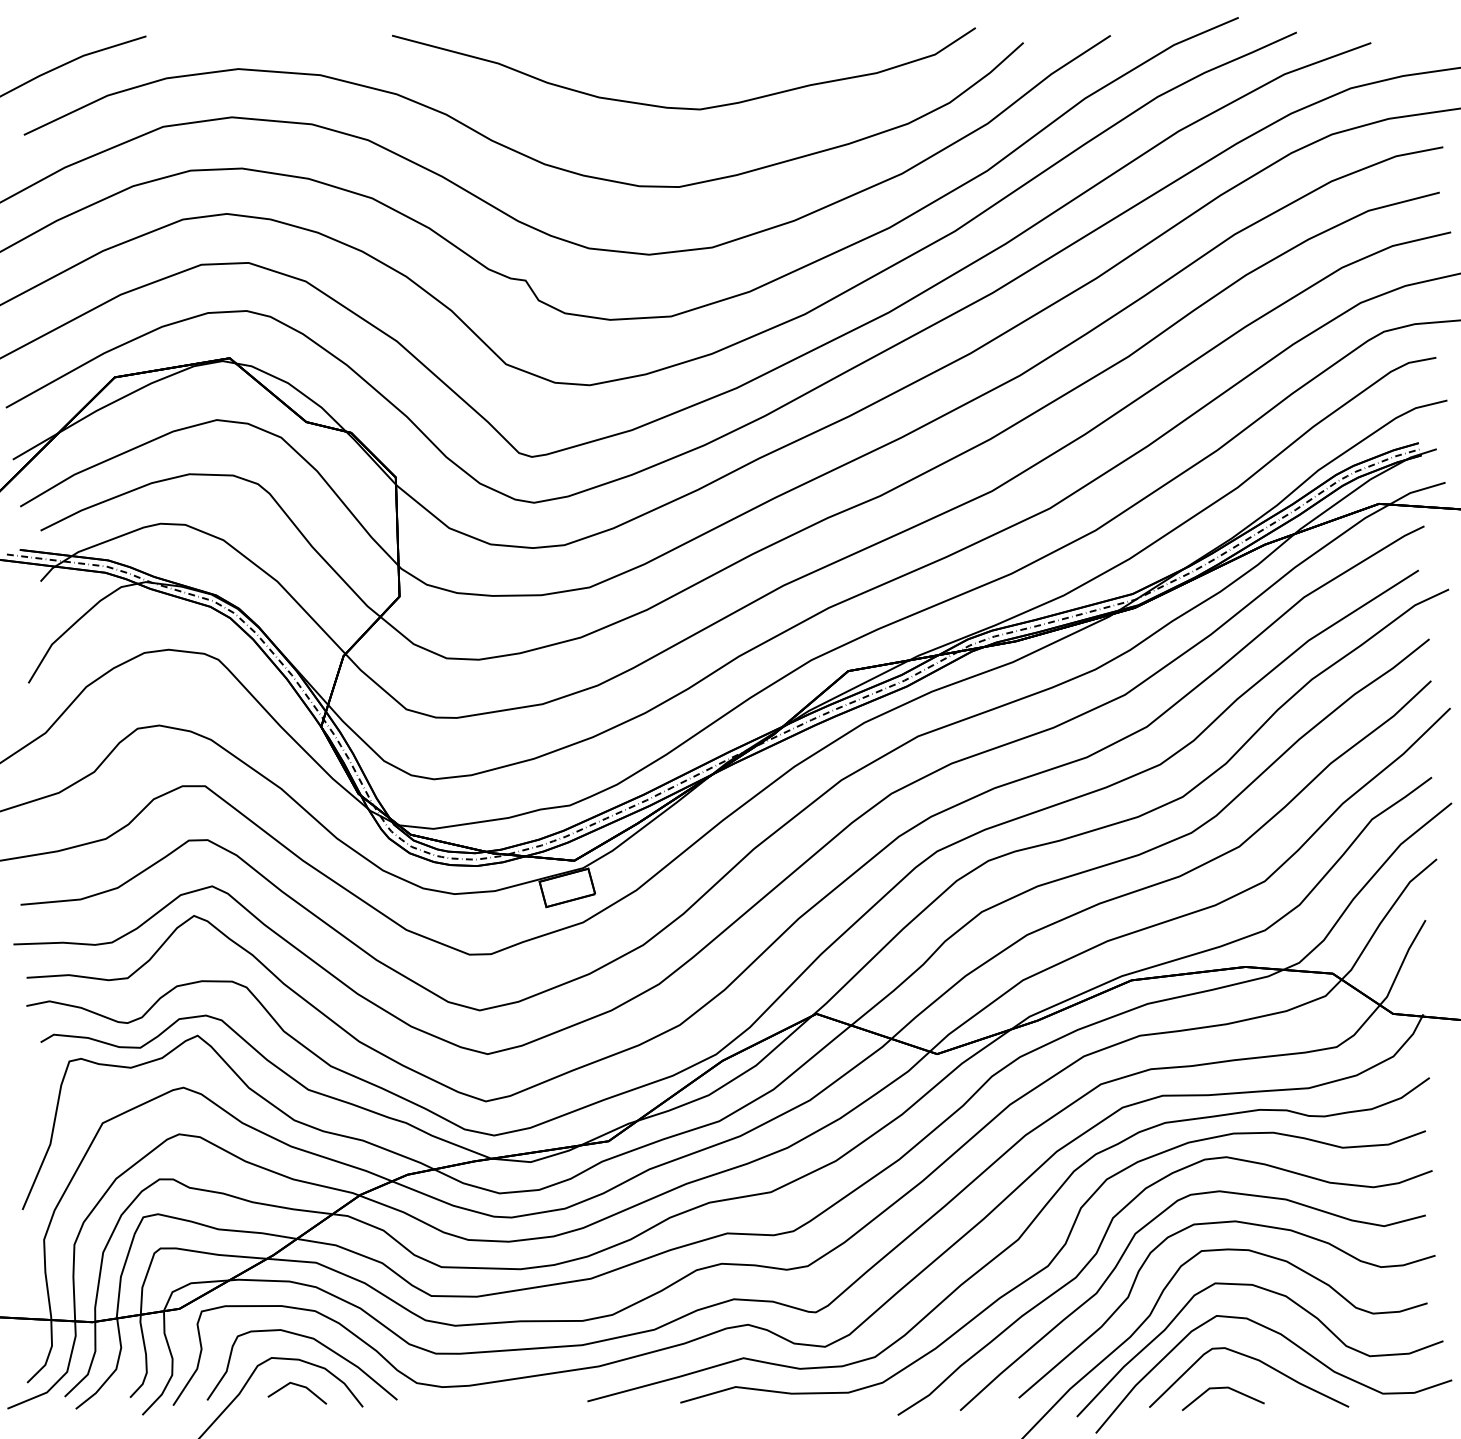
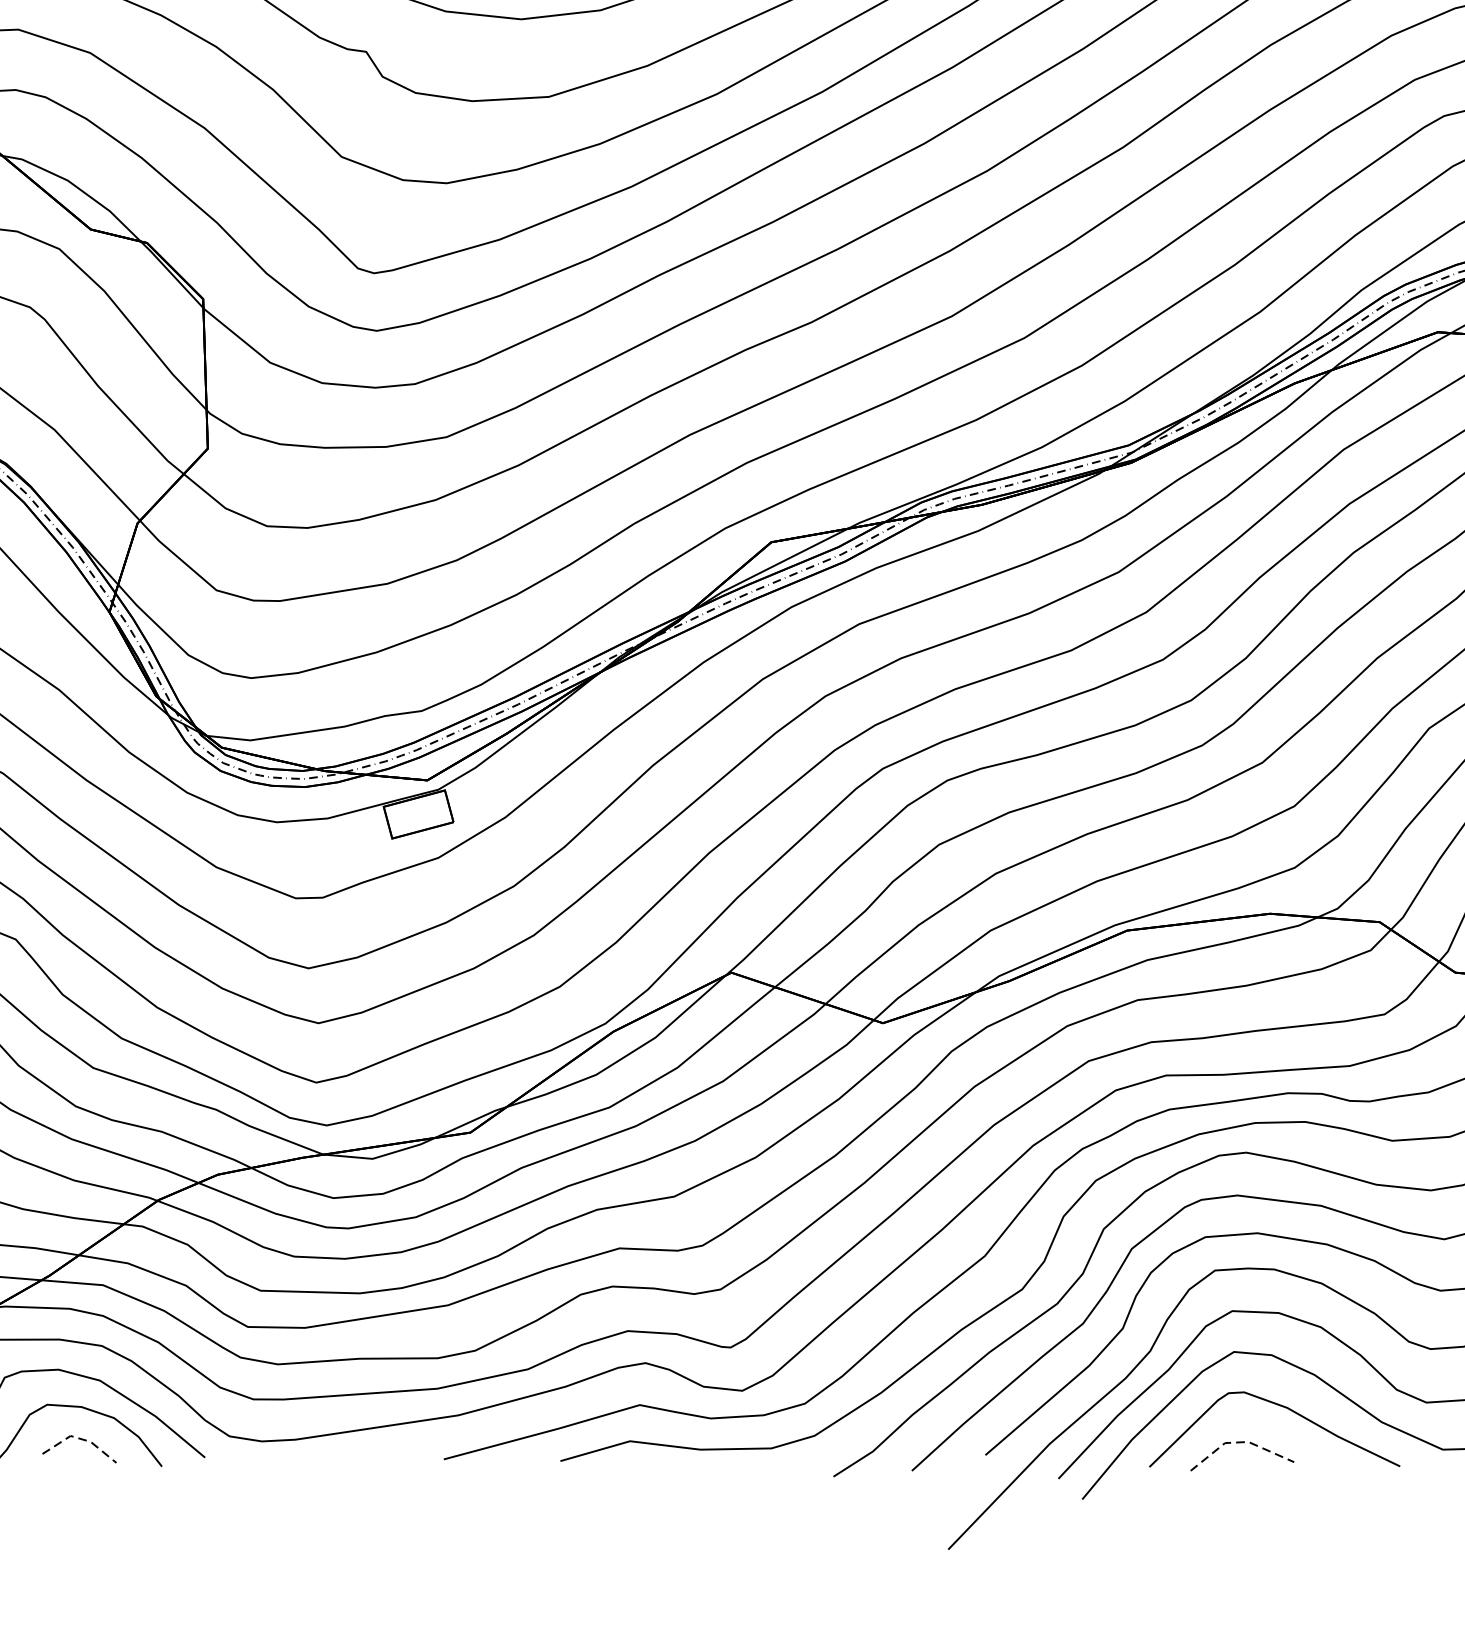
line: (298, 1385) -> (80, 1439), solid -> dashed
line: (1221, 1387) -> (1240, 1441), solid -> dashed

